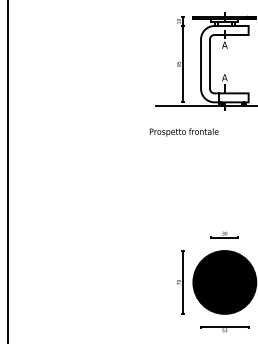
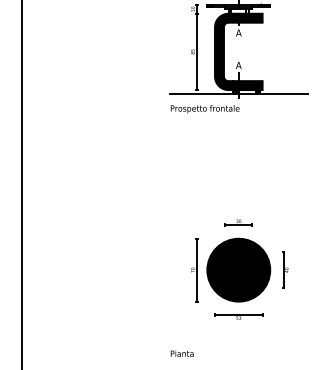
fill: (224, 63) -> (238, 51), added
text: (183, 132) -> (204, 109), moved

